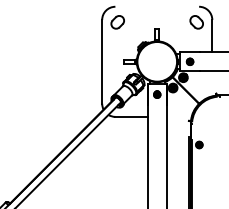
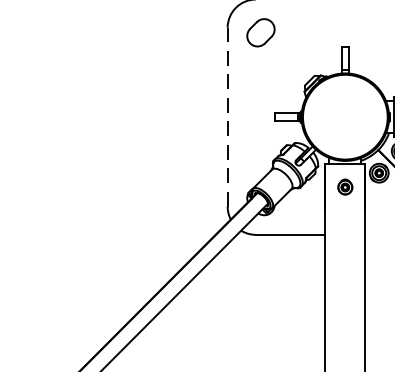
line: (102, 61) -> (228, 116), solid -> dashed

